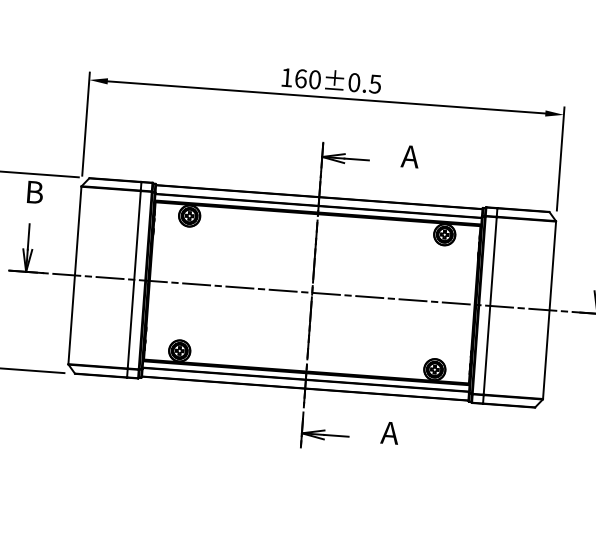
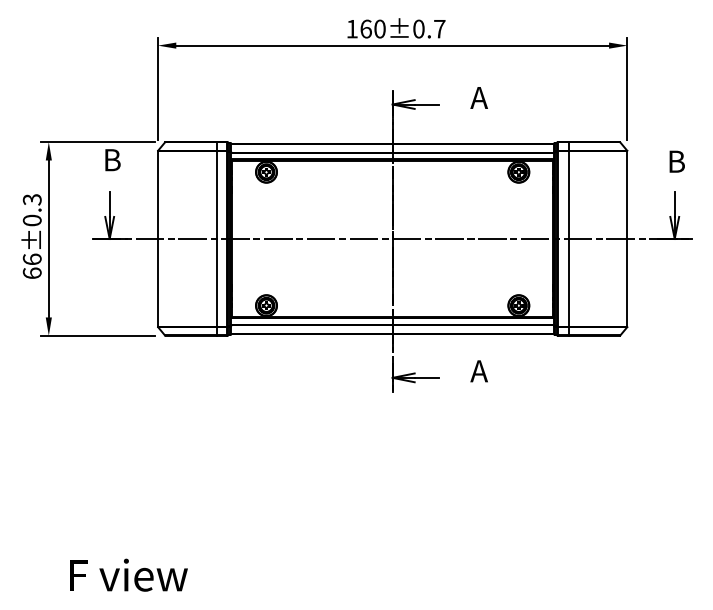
text: (375, 84) -> (439, 29), 160±0.5 -> 160±0.7

